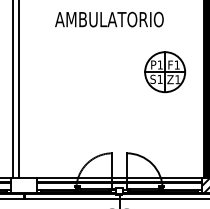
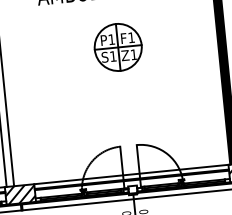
part: (164, 72) -> (117, 47), moved
hatch: (23, 184) -> (19, 193), added

